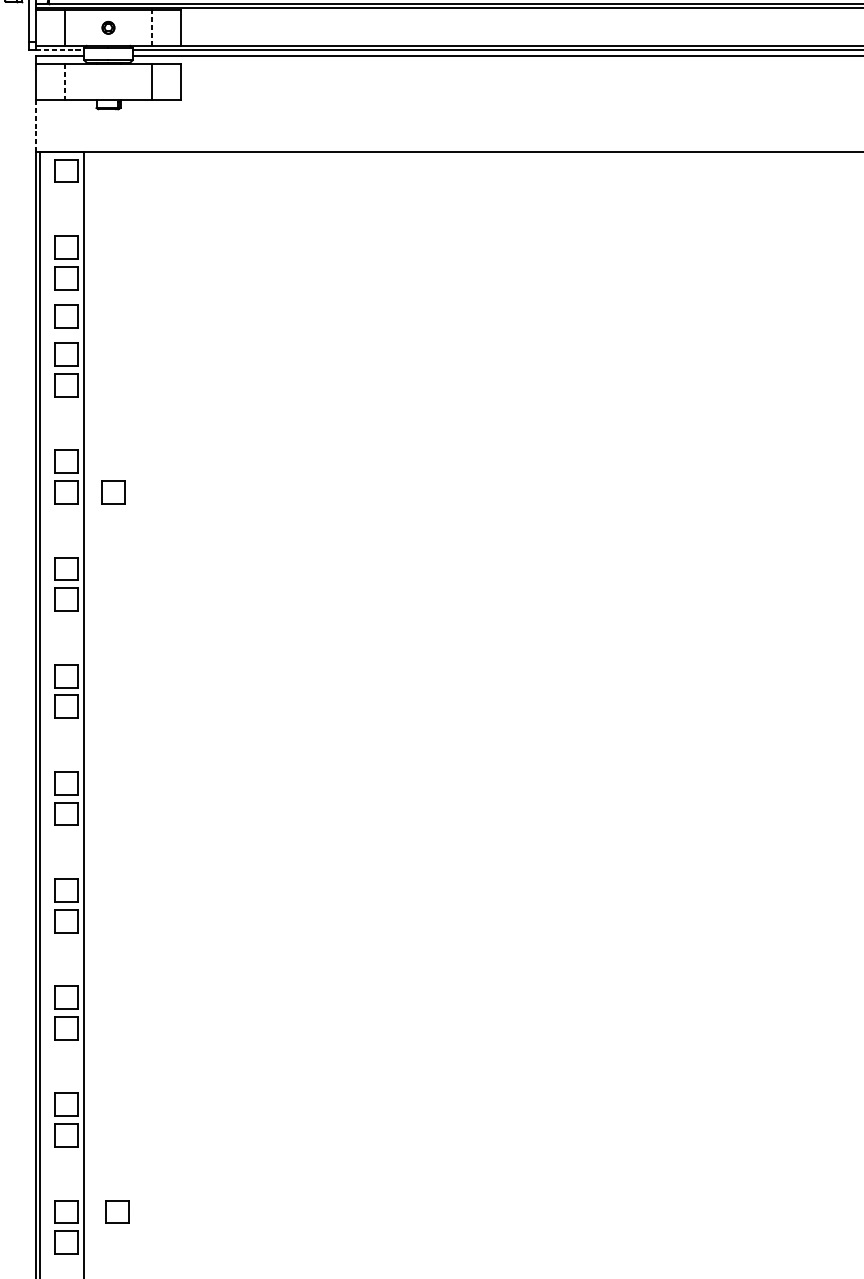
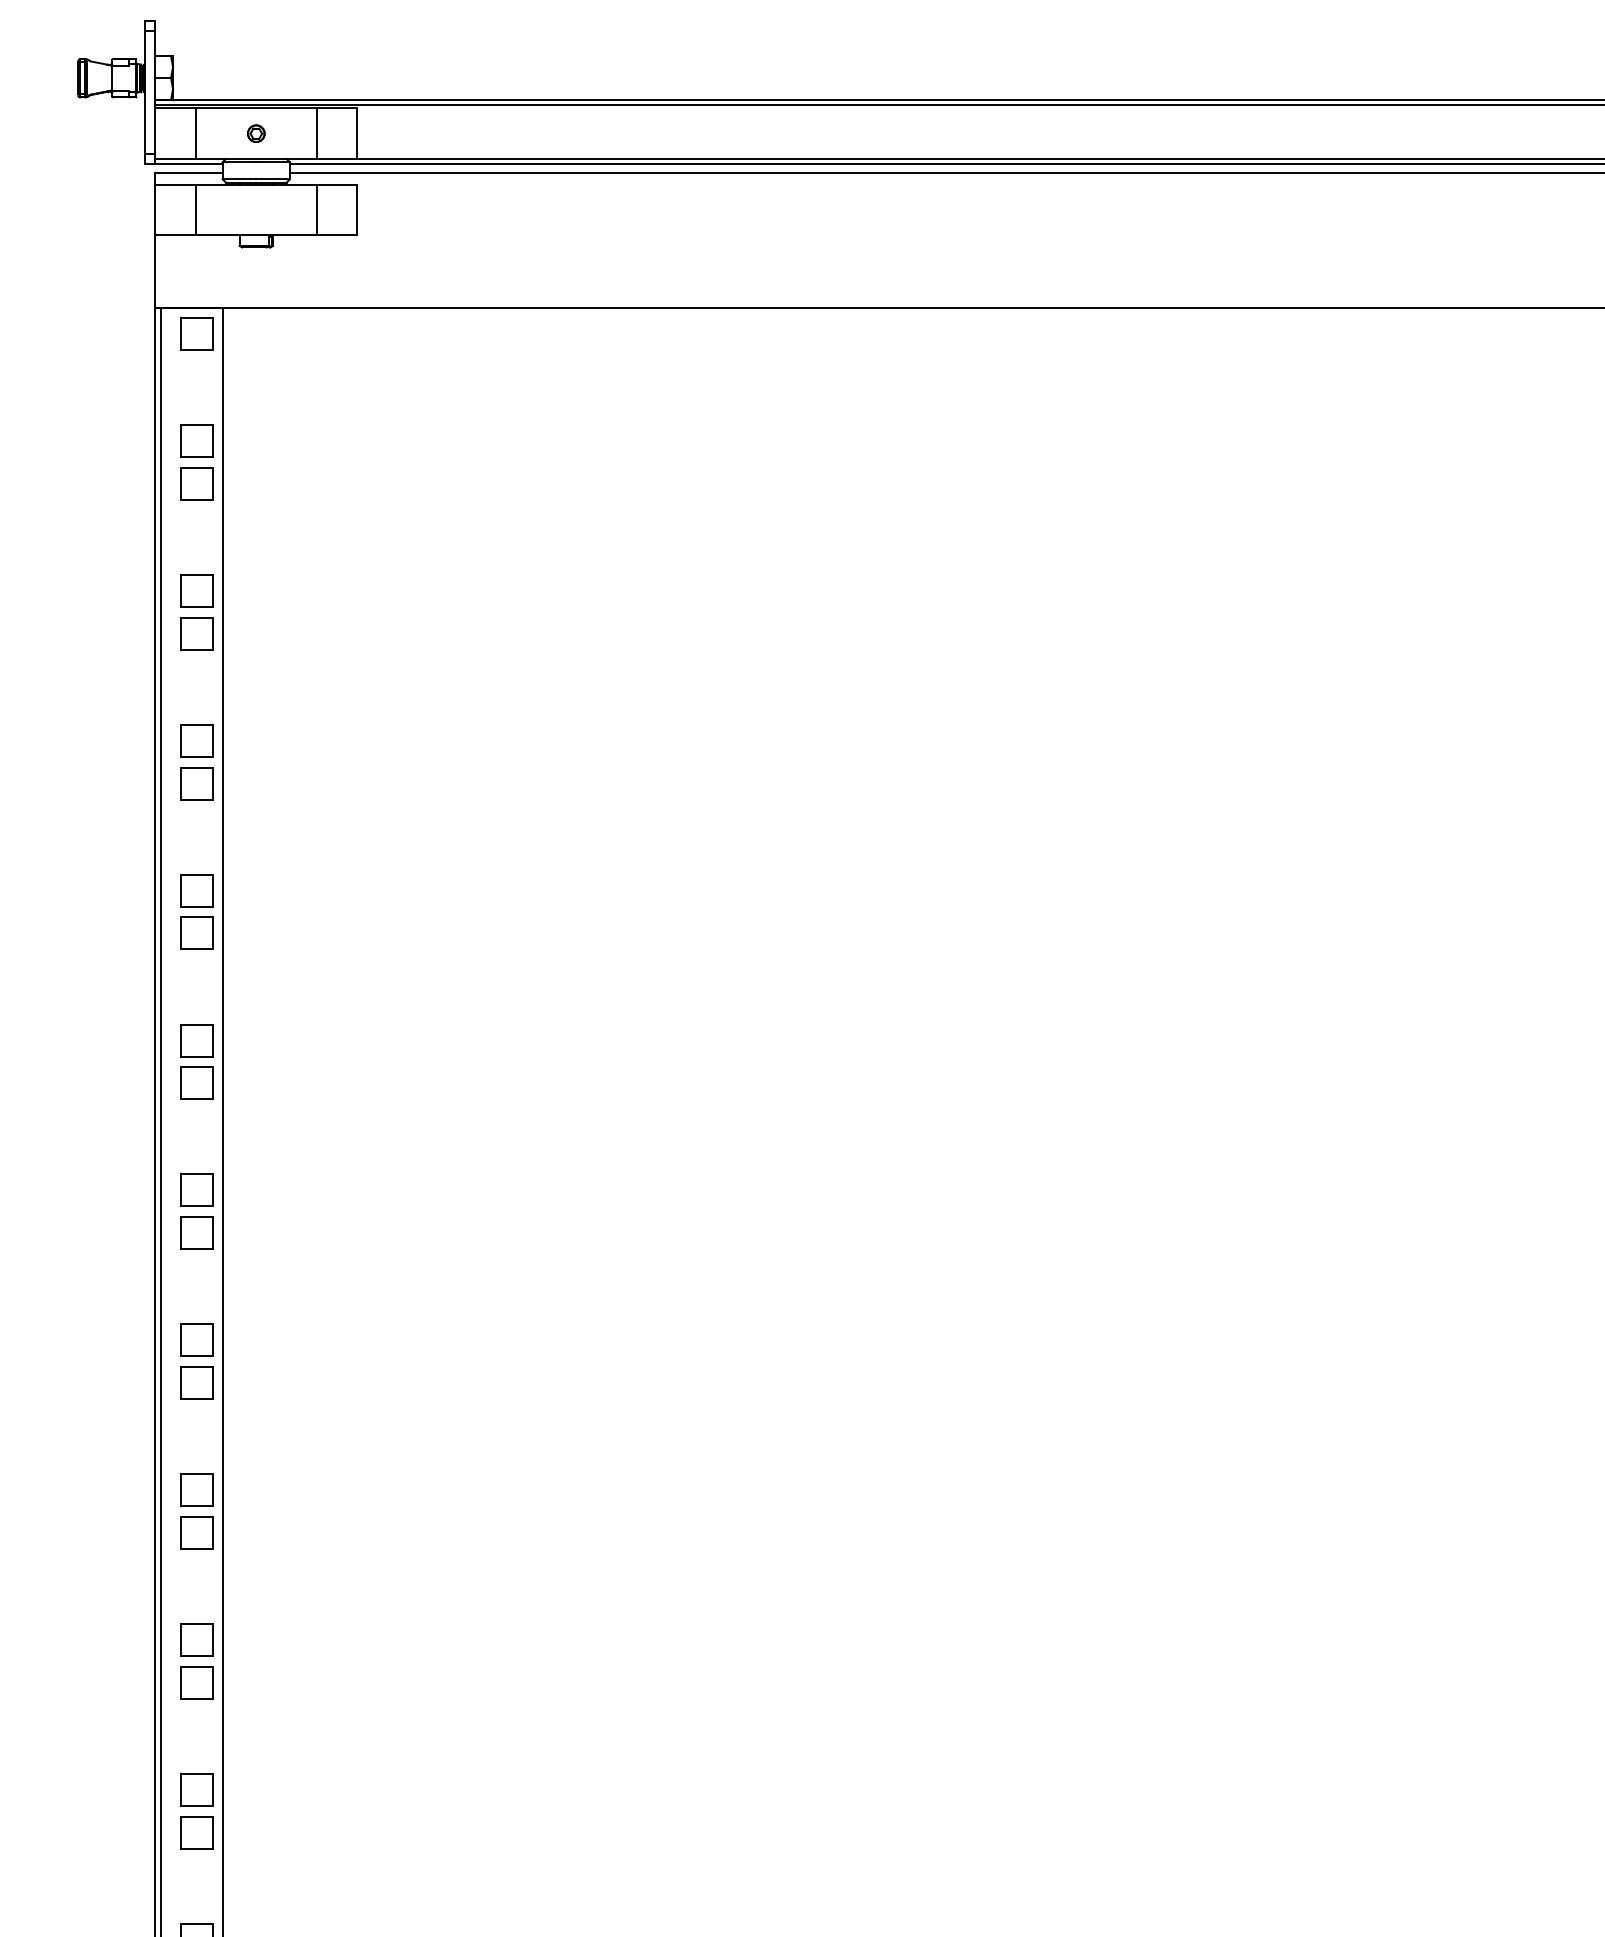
line: (152, 27) -> (317, 133), dashed -> solid
line: (60, 49) -> (188, 164), dashed -> solid
line: (65, 82) -> (195, 210), dashed -> solid
line: (36, 125) -> (155, 270), dashed -> solid
part: (65, 316) -> (196, 537), removed
part: (112, 492) -> (262, 783), removed
part: (116, 1211) -> (267, 1789), removed

